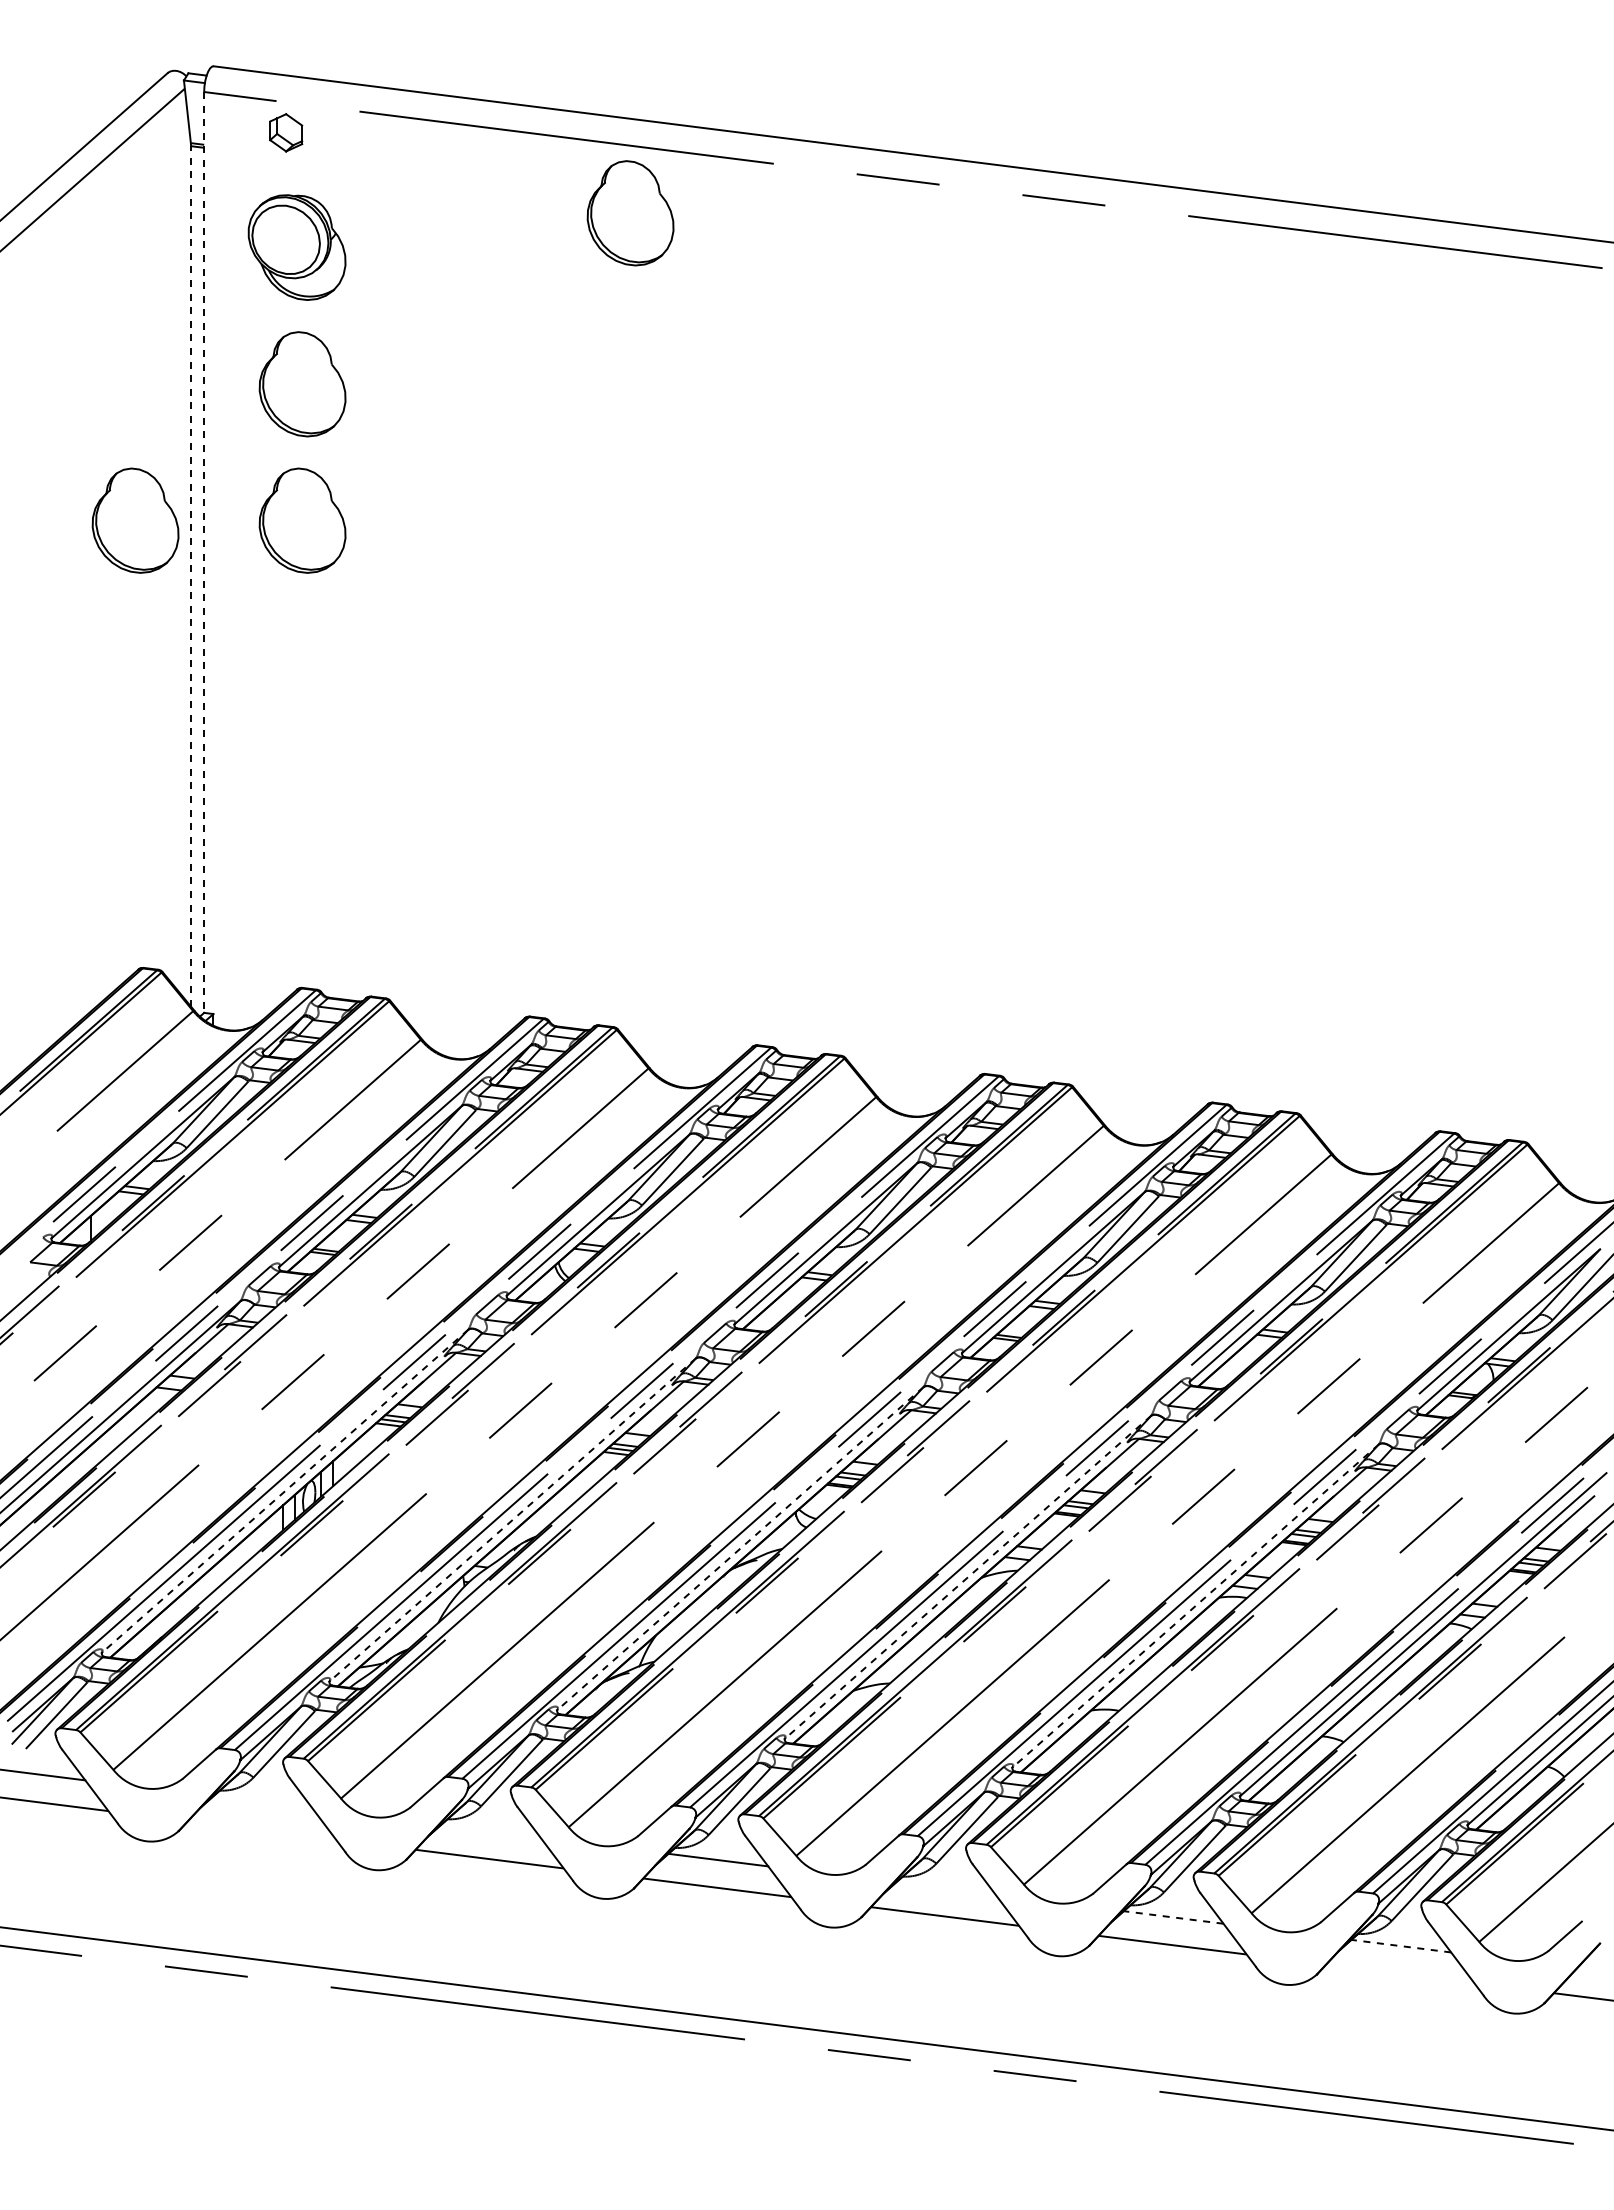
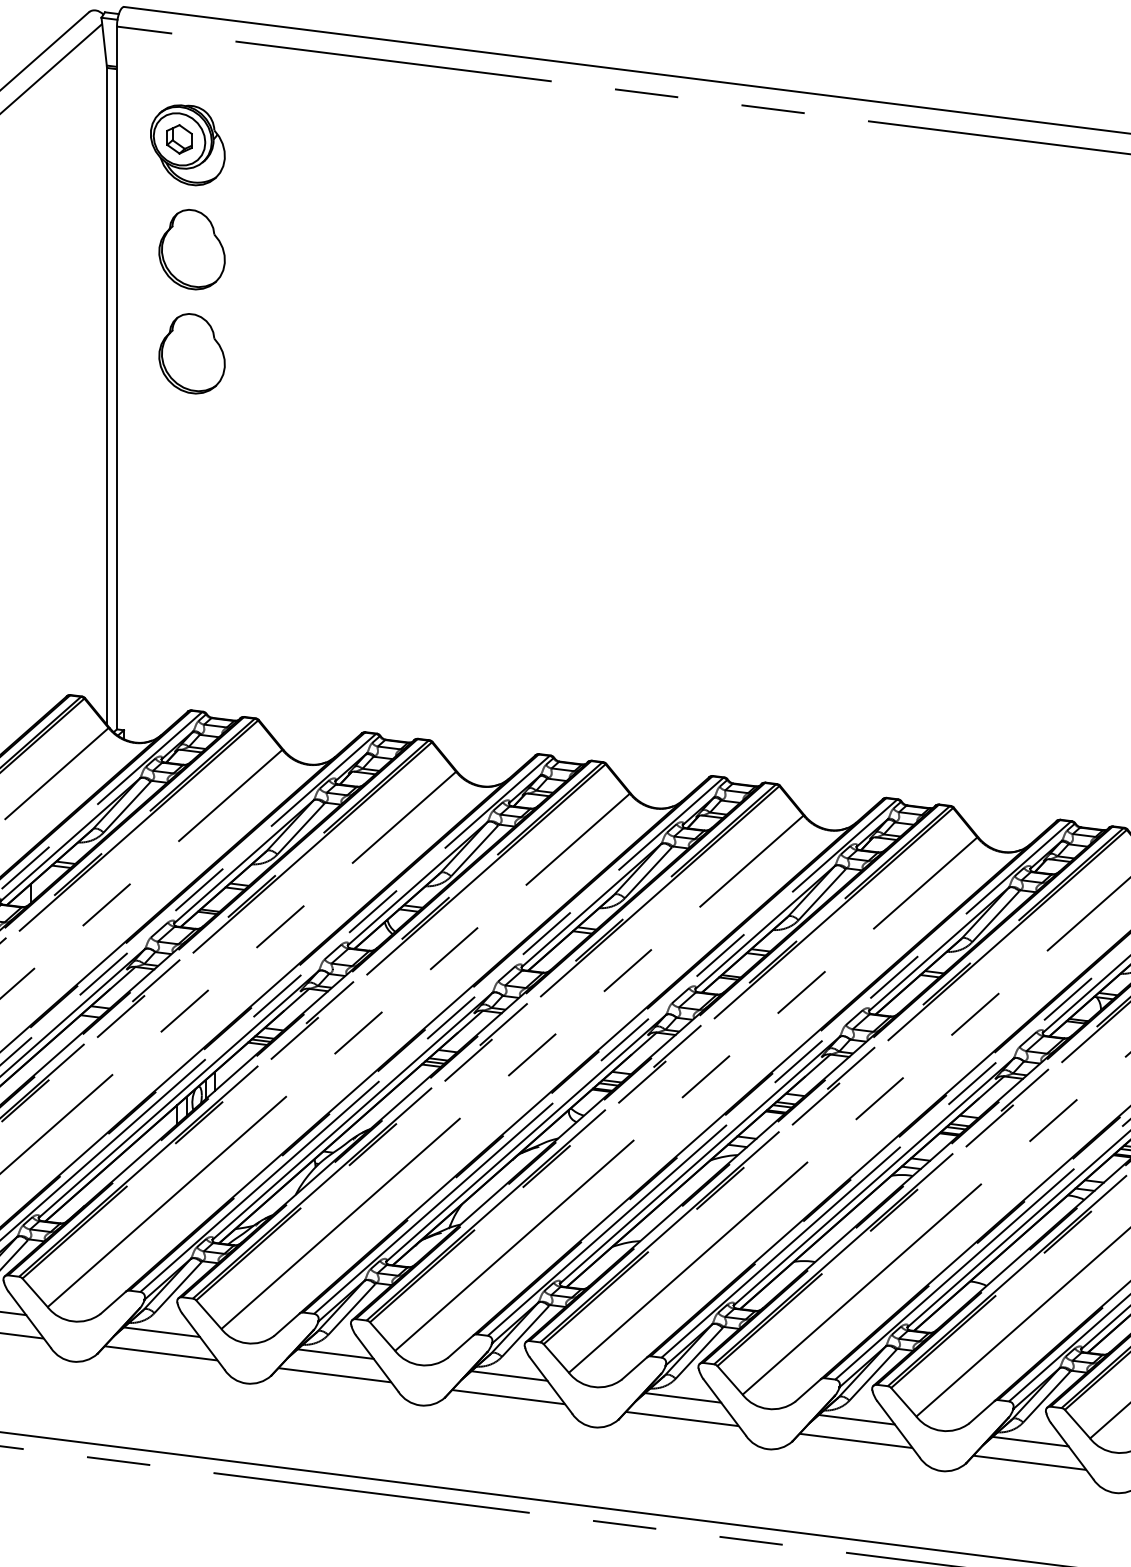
part: (286, 132) -> (179, 139), moved
part: (630, 213) -> (442, 119), removed
part: (135, 520) -> (64, 353), removed
line: (204, 552) -> (117, 378), dashed -> solid
line: (191, 575) -> (107, 395), dashed -> solid
line: (284, 1491) -> (178, 1094), dashed -> solid
line: (512, 1520) -> (352, 1116), dashed -> solid
line: (739, 1549) -> (525, 1138), dashed -> solid
line: (967, 1577) -> (699, 1160), dashed -> solid
line: (1195, 1606) -> (873, 1182), dashed -> solid
line: (262, 1802) -> (161, 1332), added
line: (262, 1830) -> (161, 1353), added
line: (490, 1831) -> (335, 1354), added
line: (945, 1888) -> (682, 1397), added
line: (1173, 1917) -> (856, 1419), dashed -> solid
line: (1400, 1946) -> (1029, 1441), dashed -> solid
line: (1400, 1973) -> (1029, 1462), added

